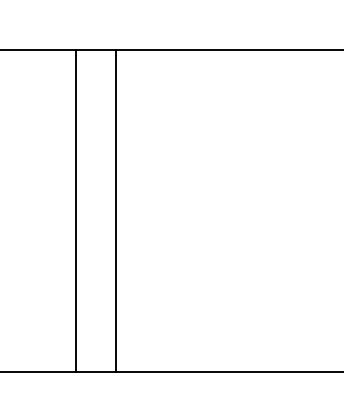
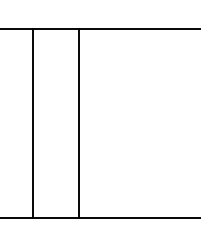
line: (76, 211) -> (33, 123), moved
line: (115, 211) -> (78, 123), moved

